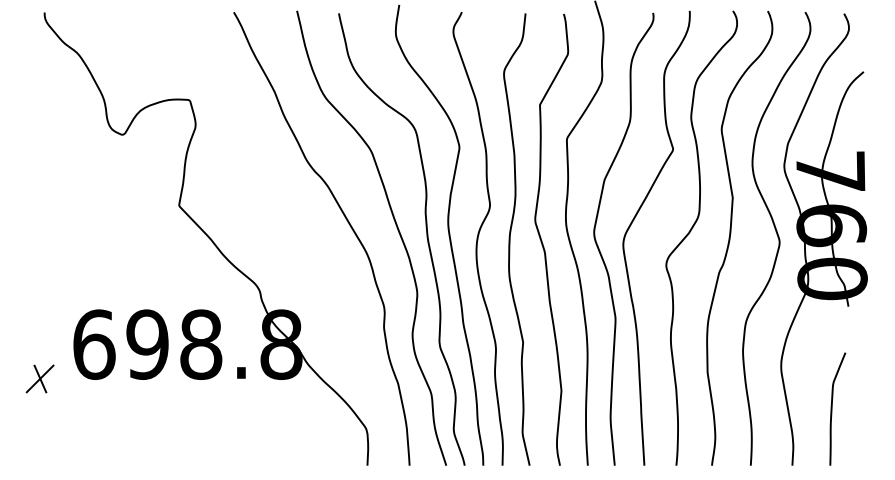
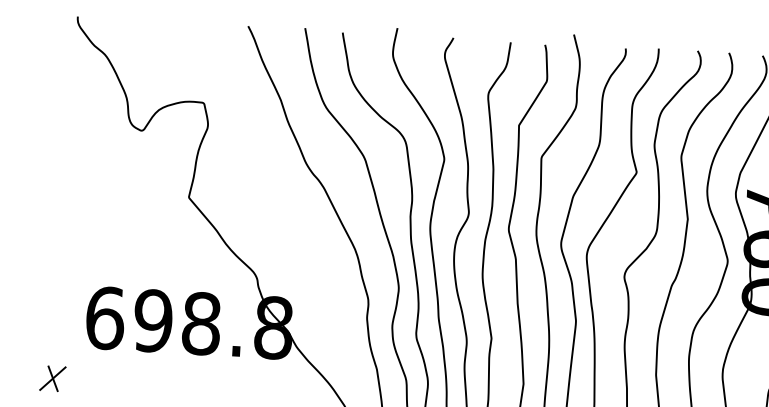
part: (39, 378) -> (52, 378), moved

